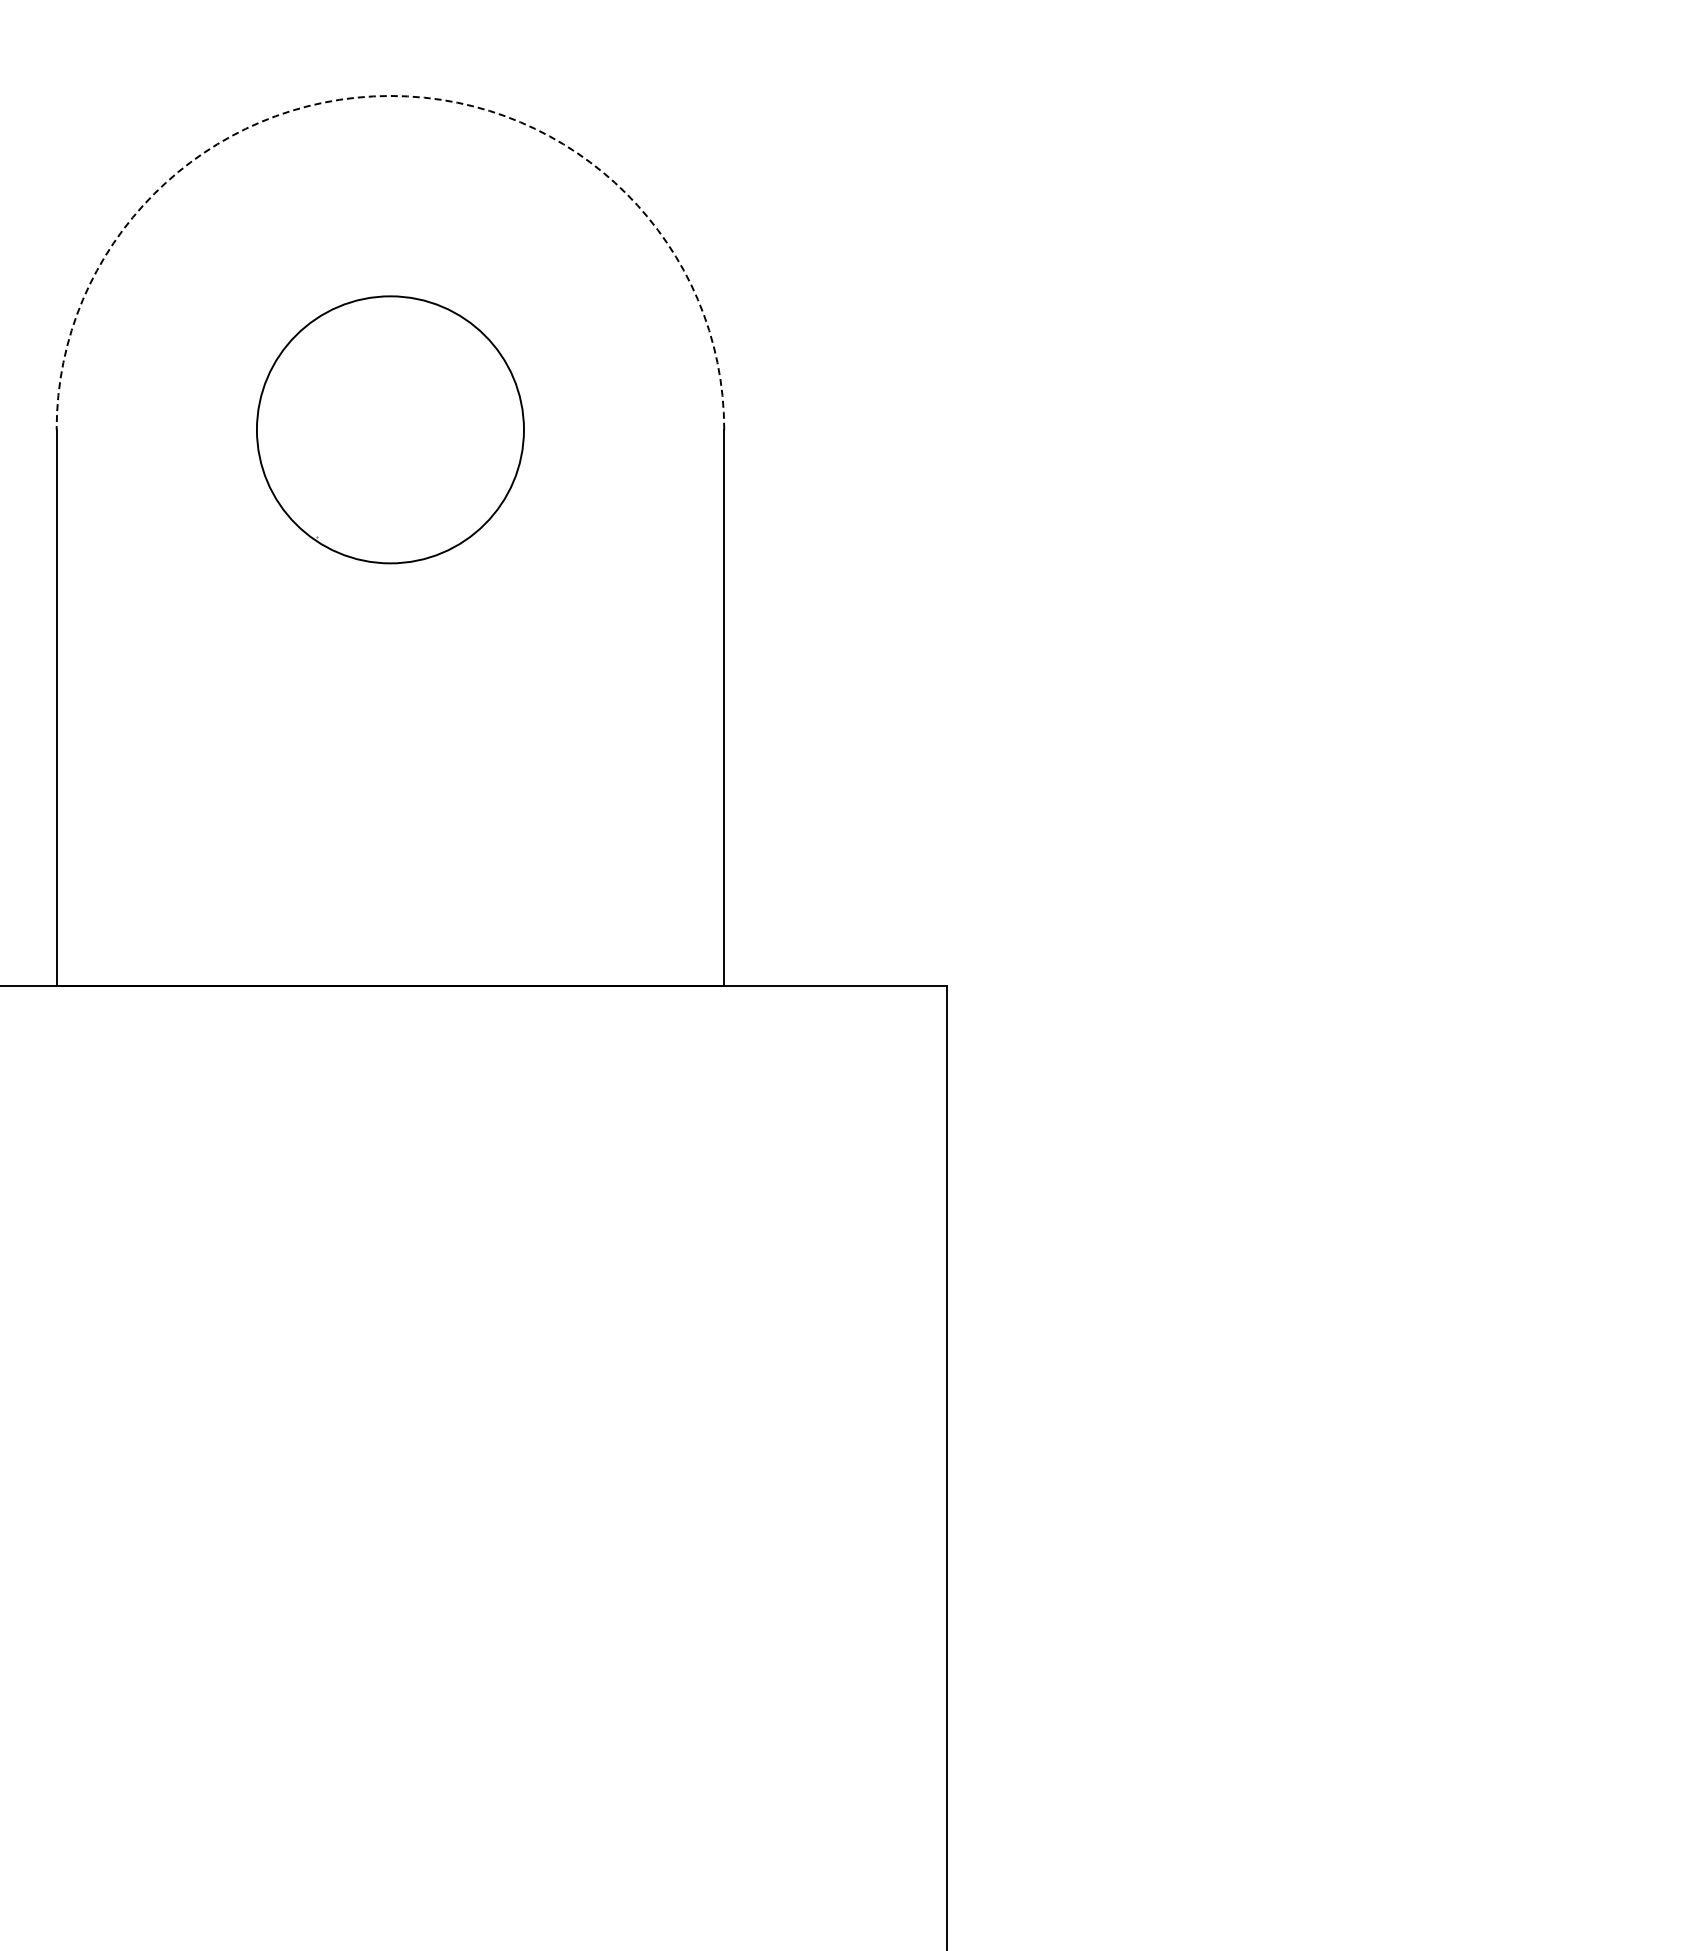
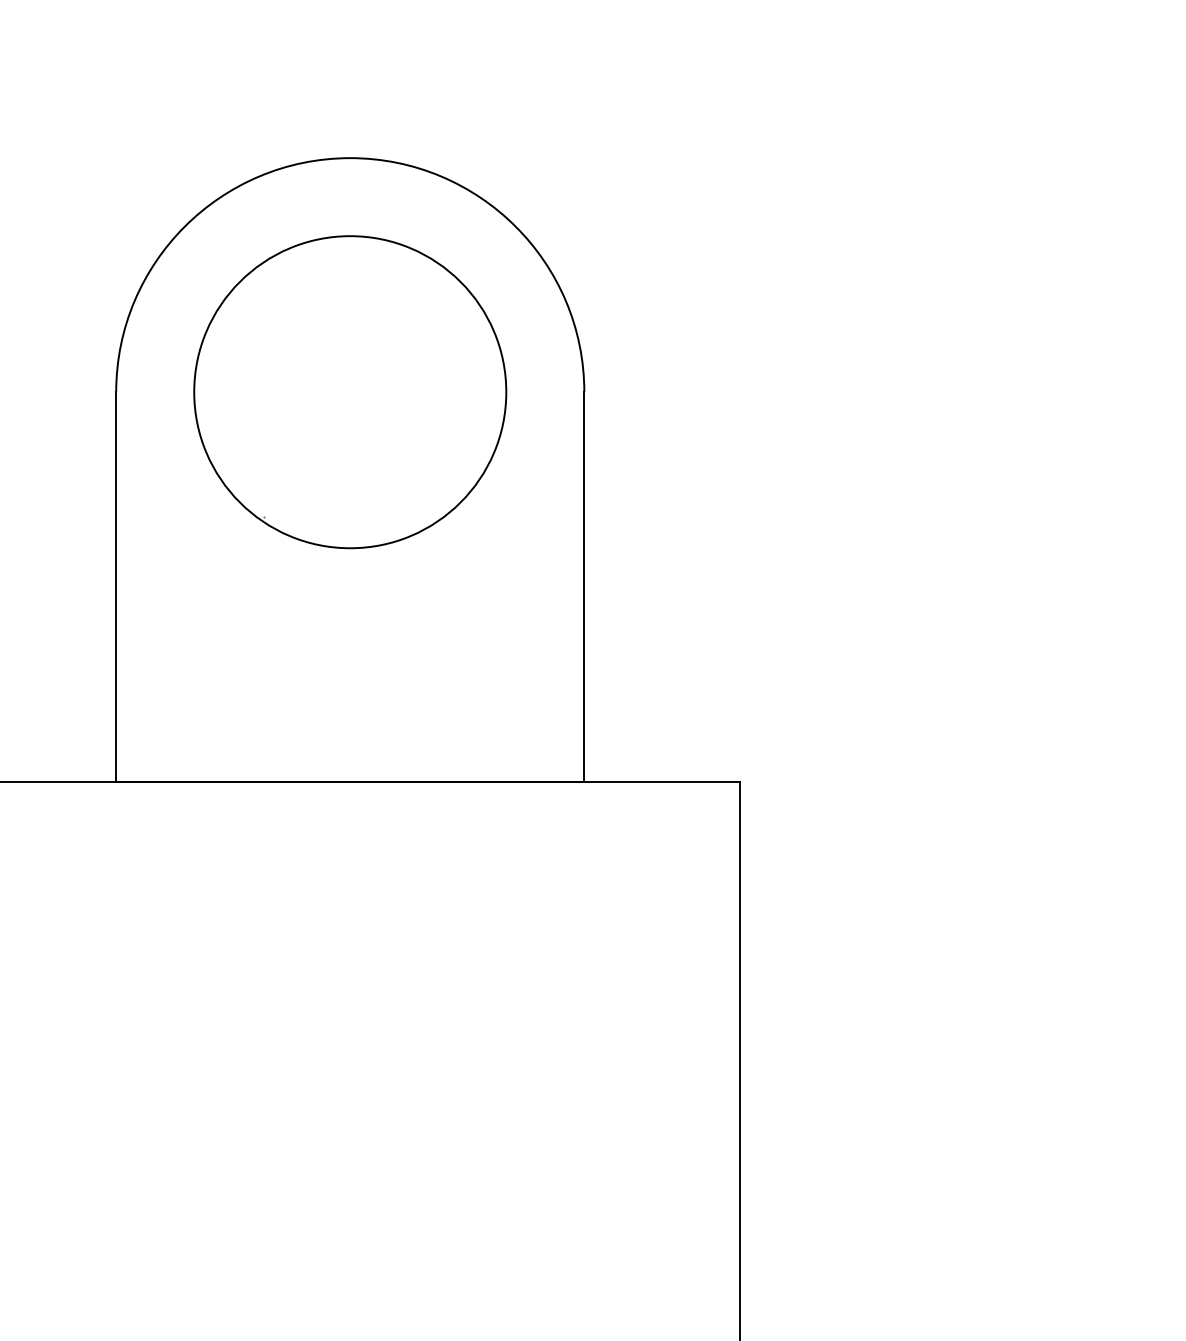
arc: (390, 95) -> (350, 157), dashed -> solid
part: (390, 429) -> (350, 392), size x1.67

